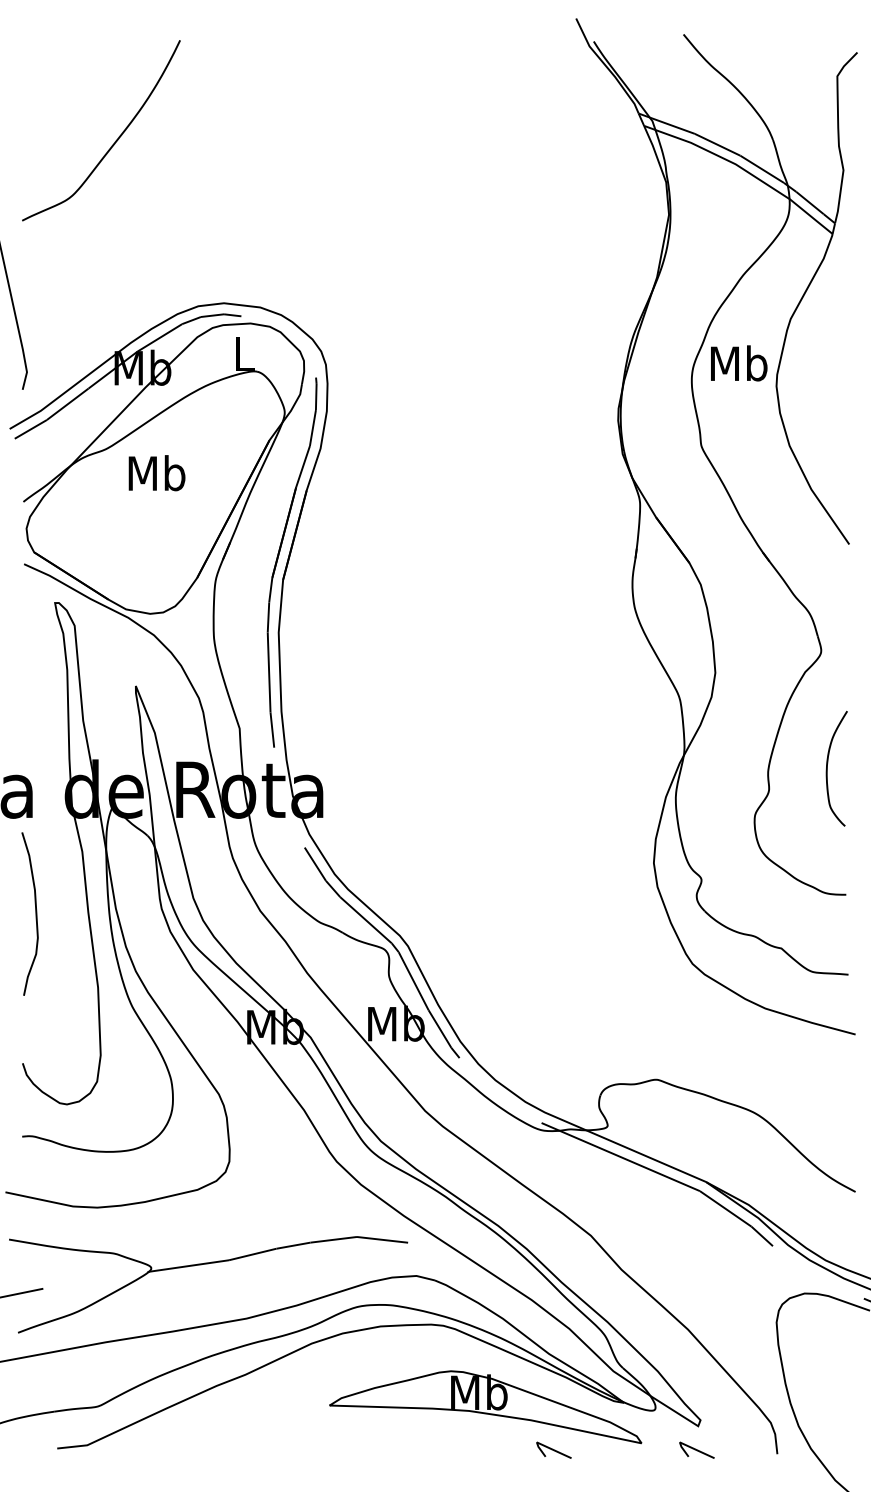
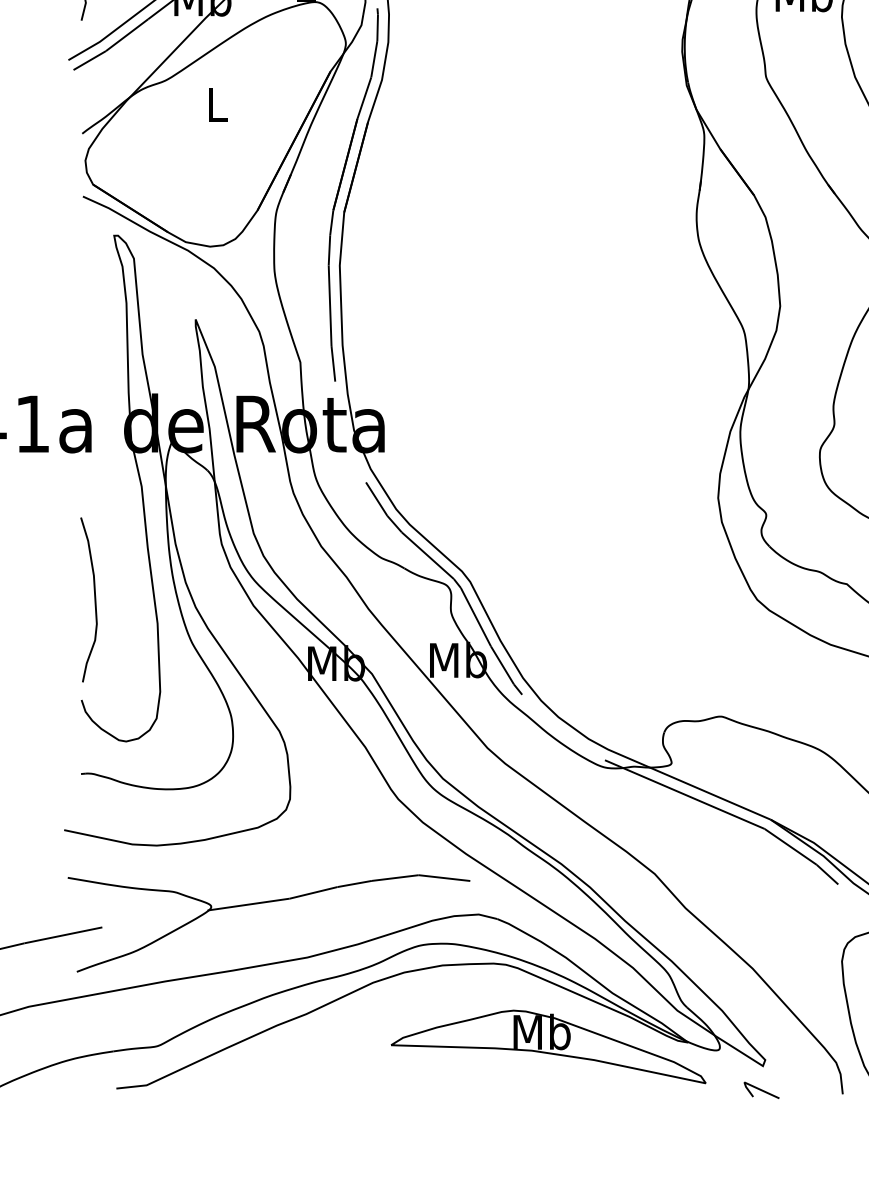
text: (156, 473) -> (216, 105), Mb -> L
curve: (35, 913) -> (94, 599), moved
line: (553, 1449) -> (616, 1089), removed

